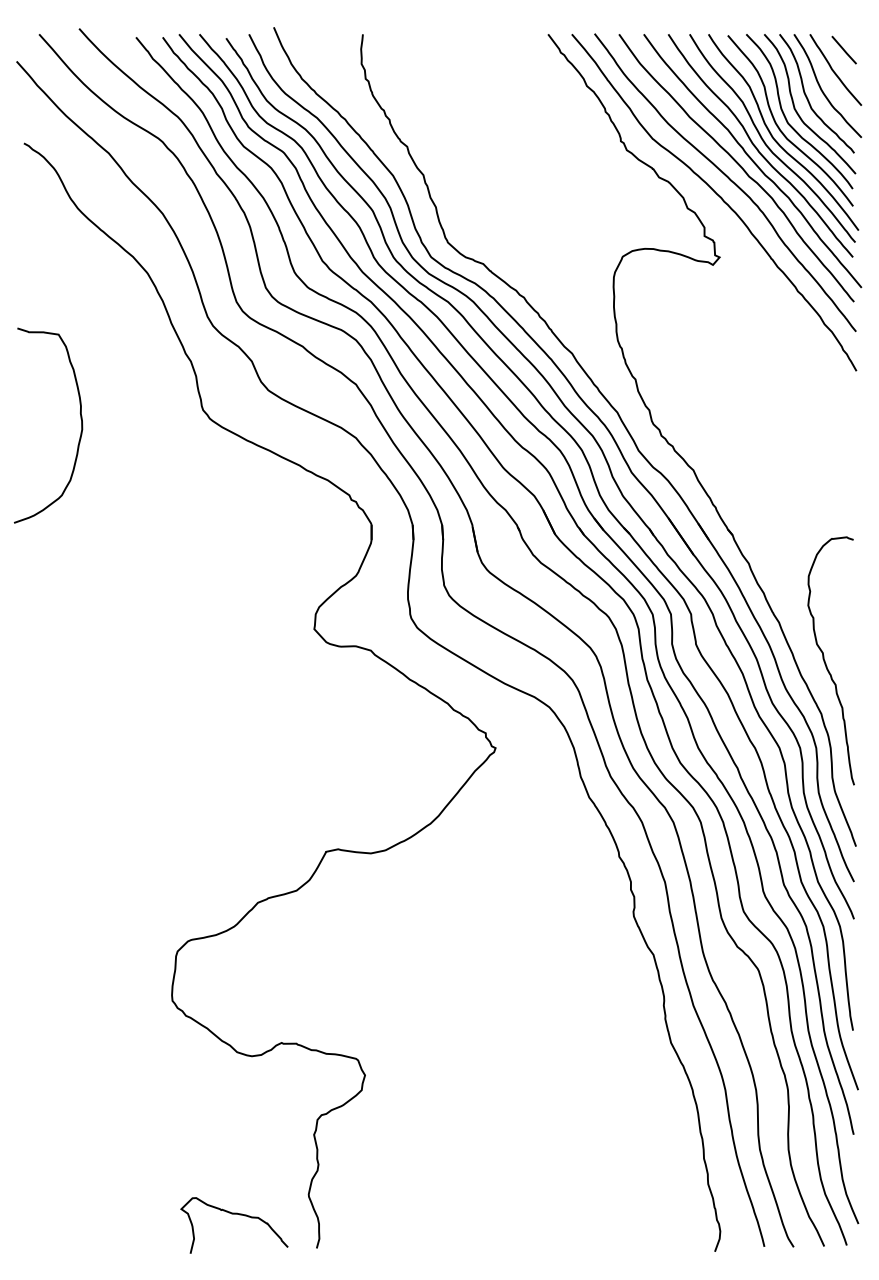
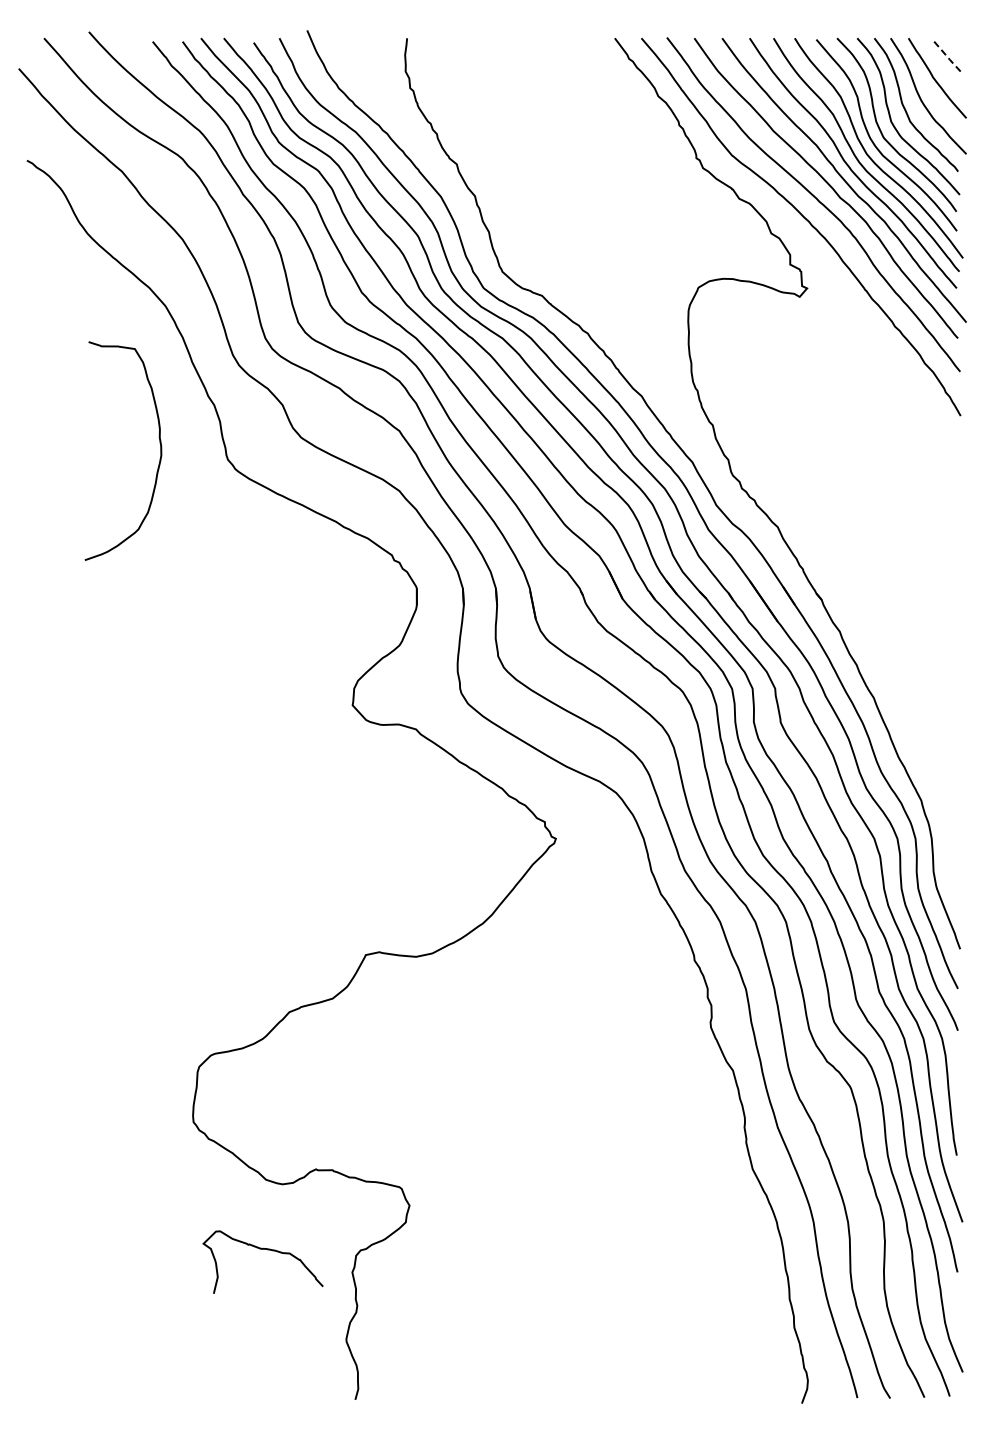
line: (843, 50) -> (946, 56), solid -> dashed
curve: (80, 418) -> (159, 443), moved
curve: (826, 662) -> (926, 742), removed
curve: (233, 1214) -> (262, 1249), moved

